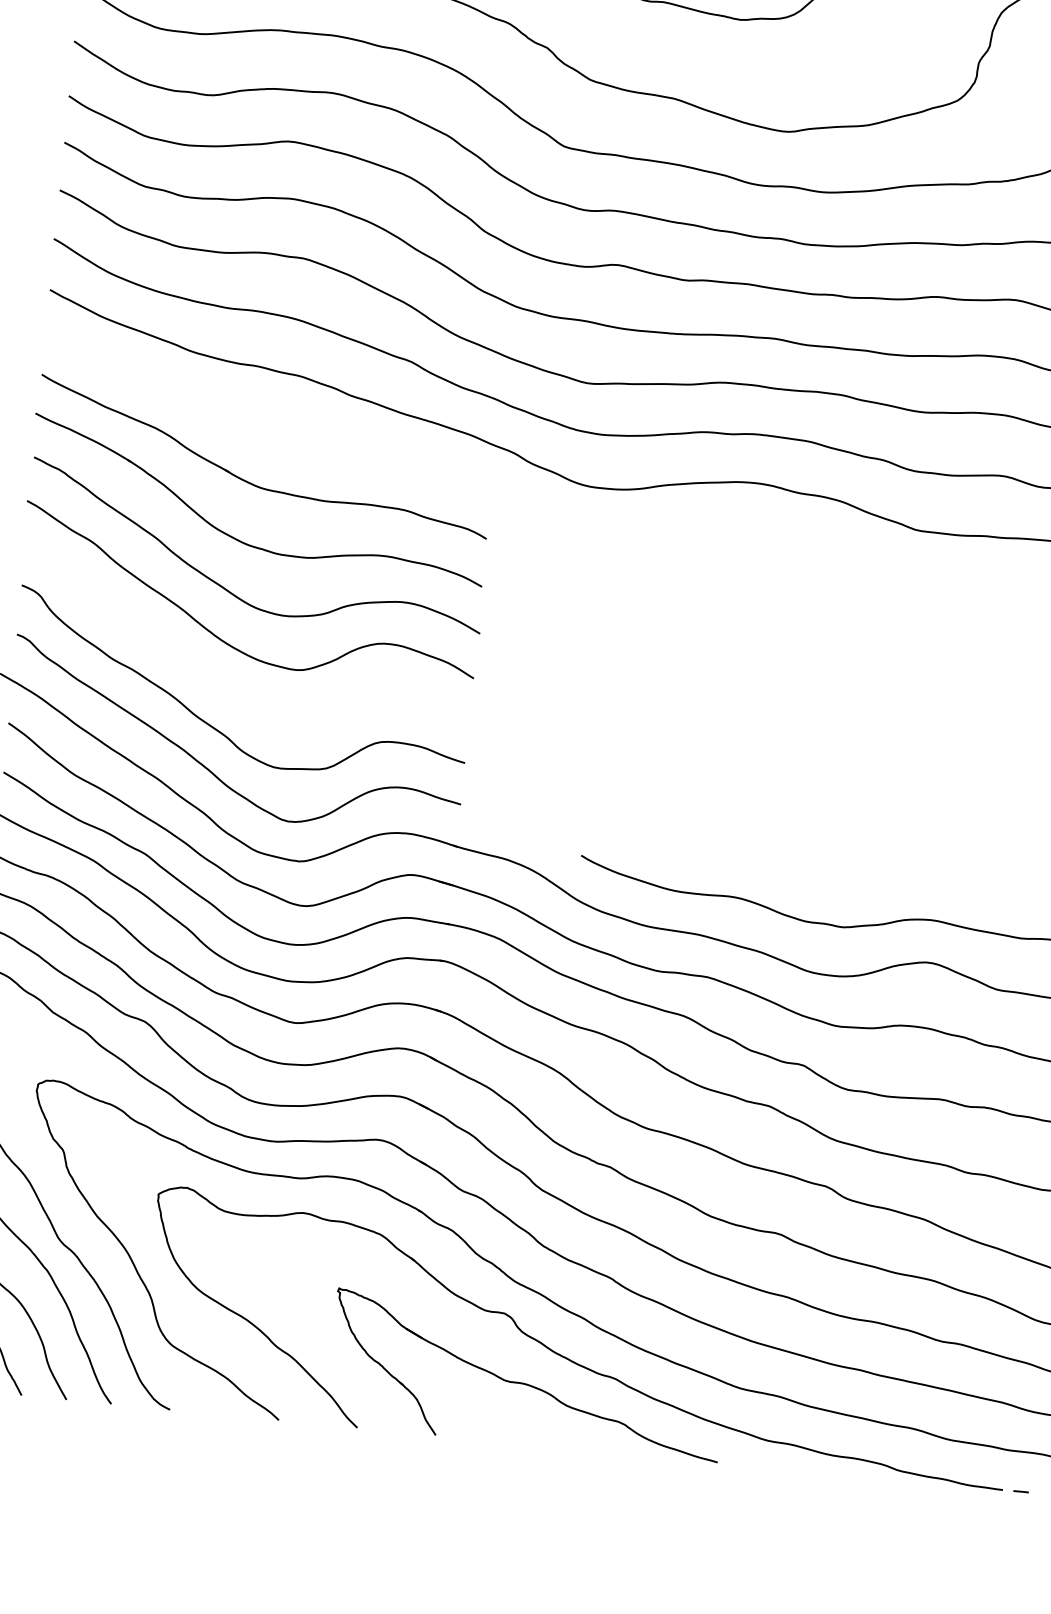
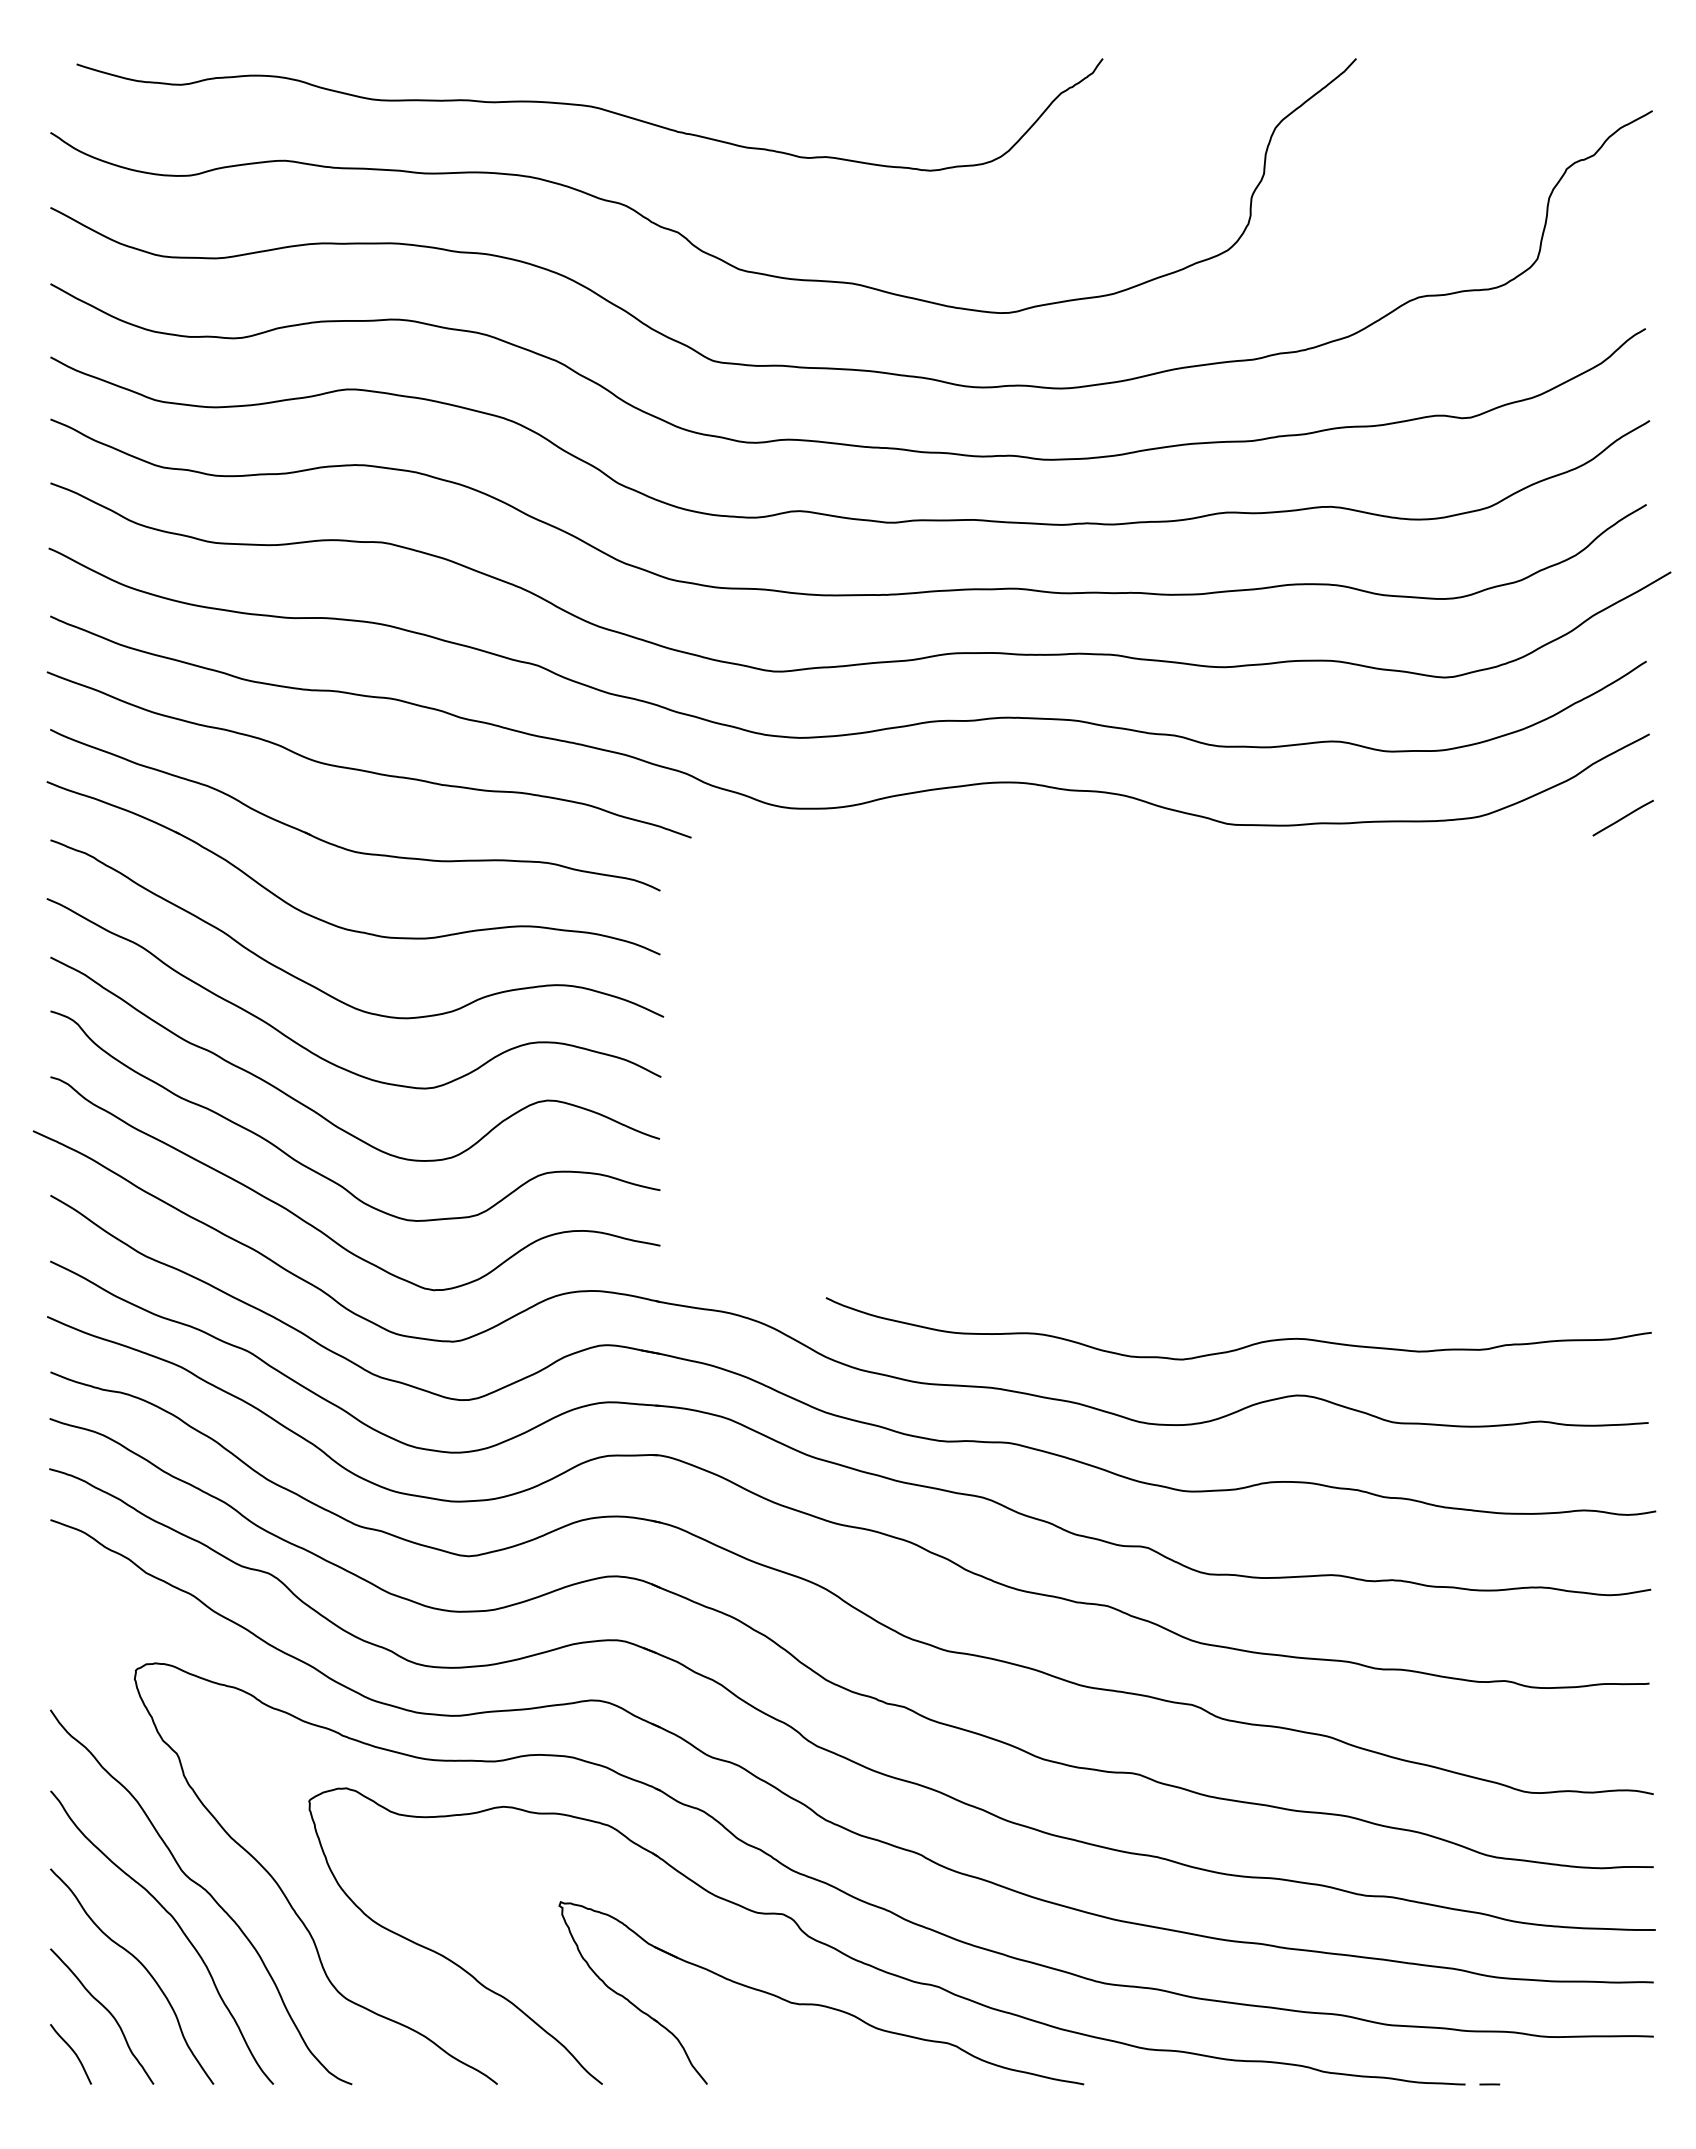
curve: (273, 426) -> (363, 769), added
curve: (215, 681) -> (319, 1113), added

